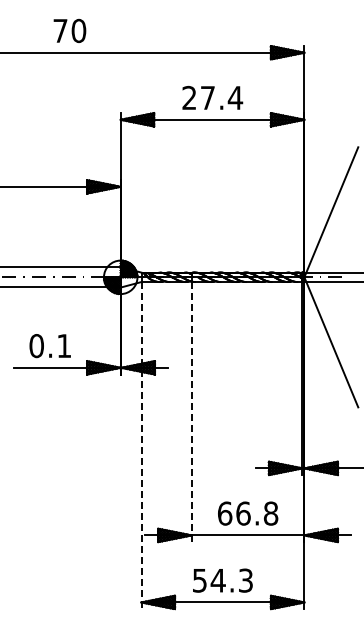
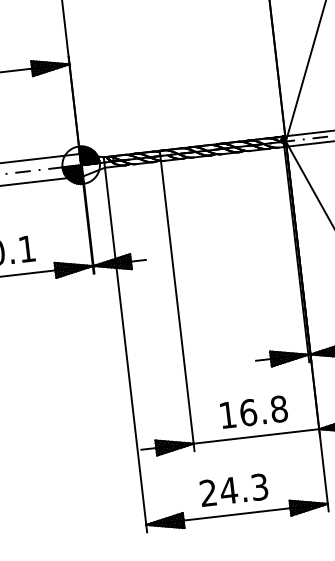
line: (191, 412) -> (177, 306), dashed -> solid
line: (141, 445) -> (126, 349), dashed -> solid
text: (225, 513) -> (228, 414), 66.8 -> 16.8
text: (199, 580) -> (208, 492), 54.3 -> 24.3

